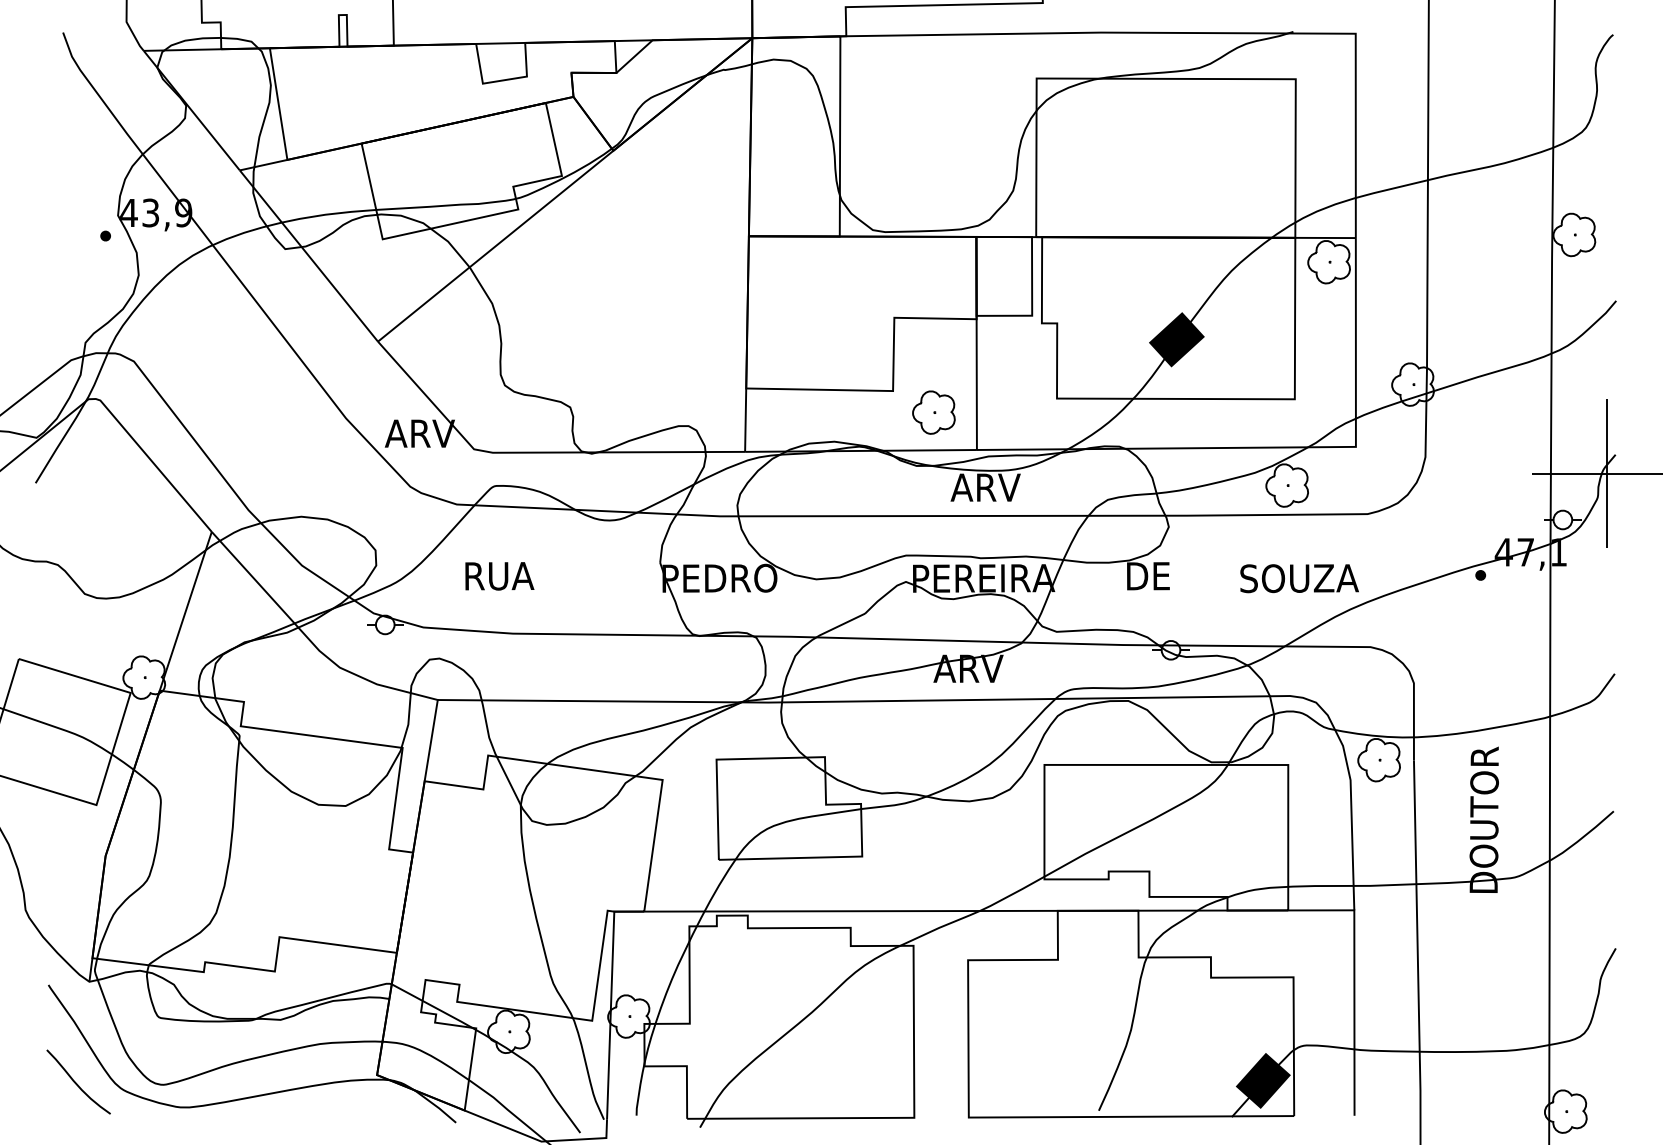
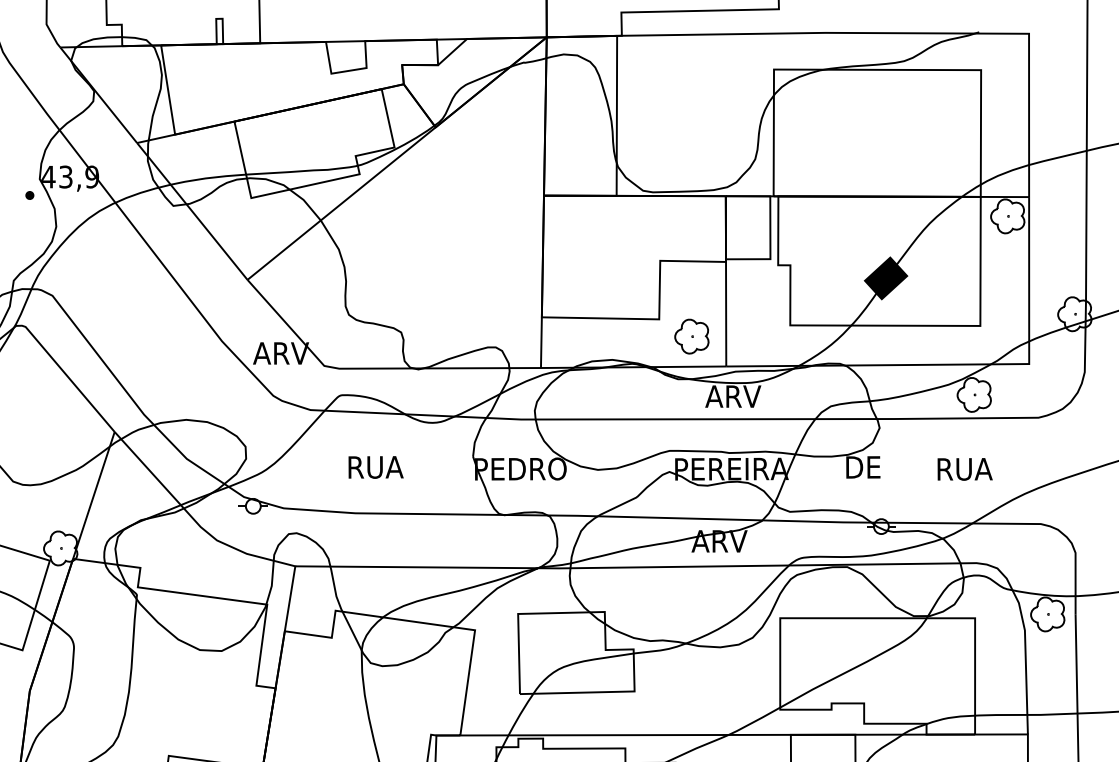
text: (499, 576) -> (375, 467), moved
text: (1299, 578) -> (984, 469), SOUZA -> RUA

